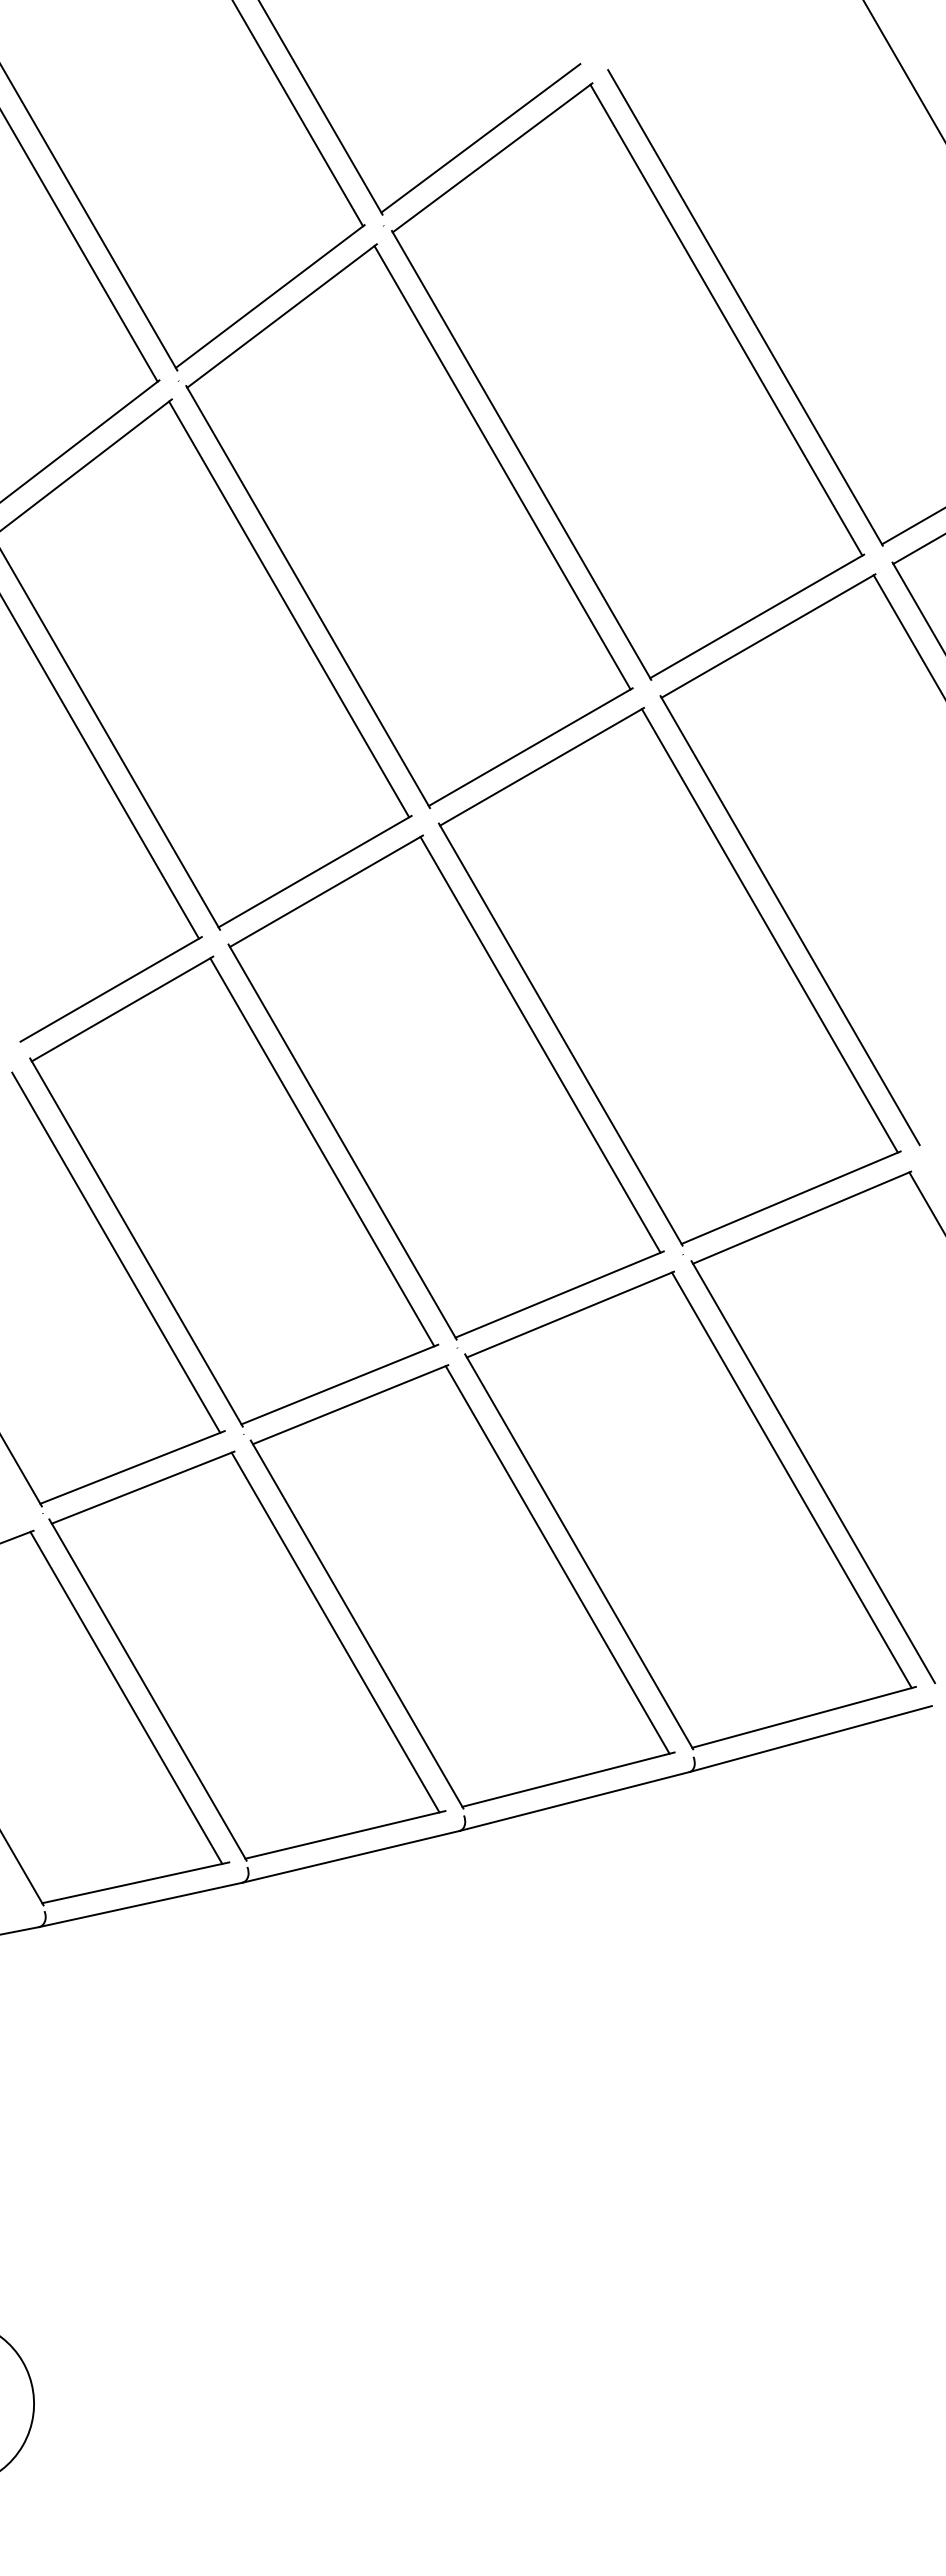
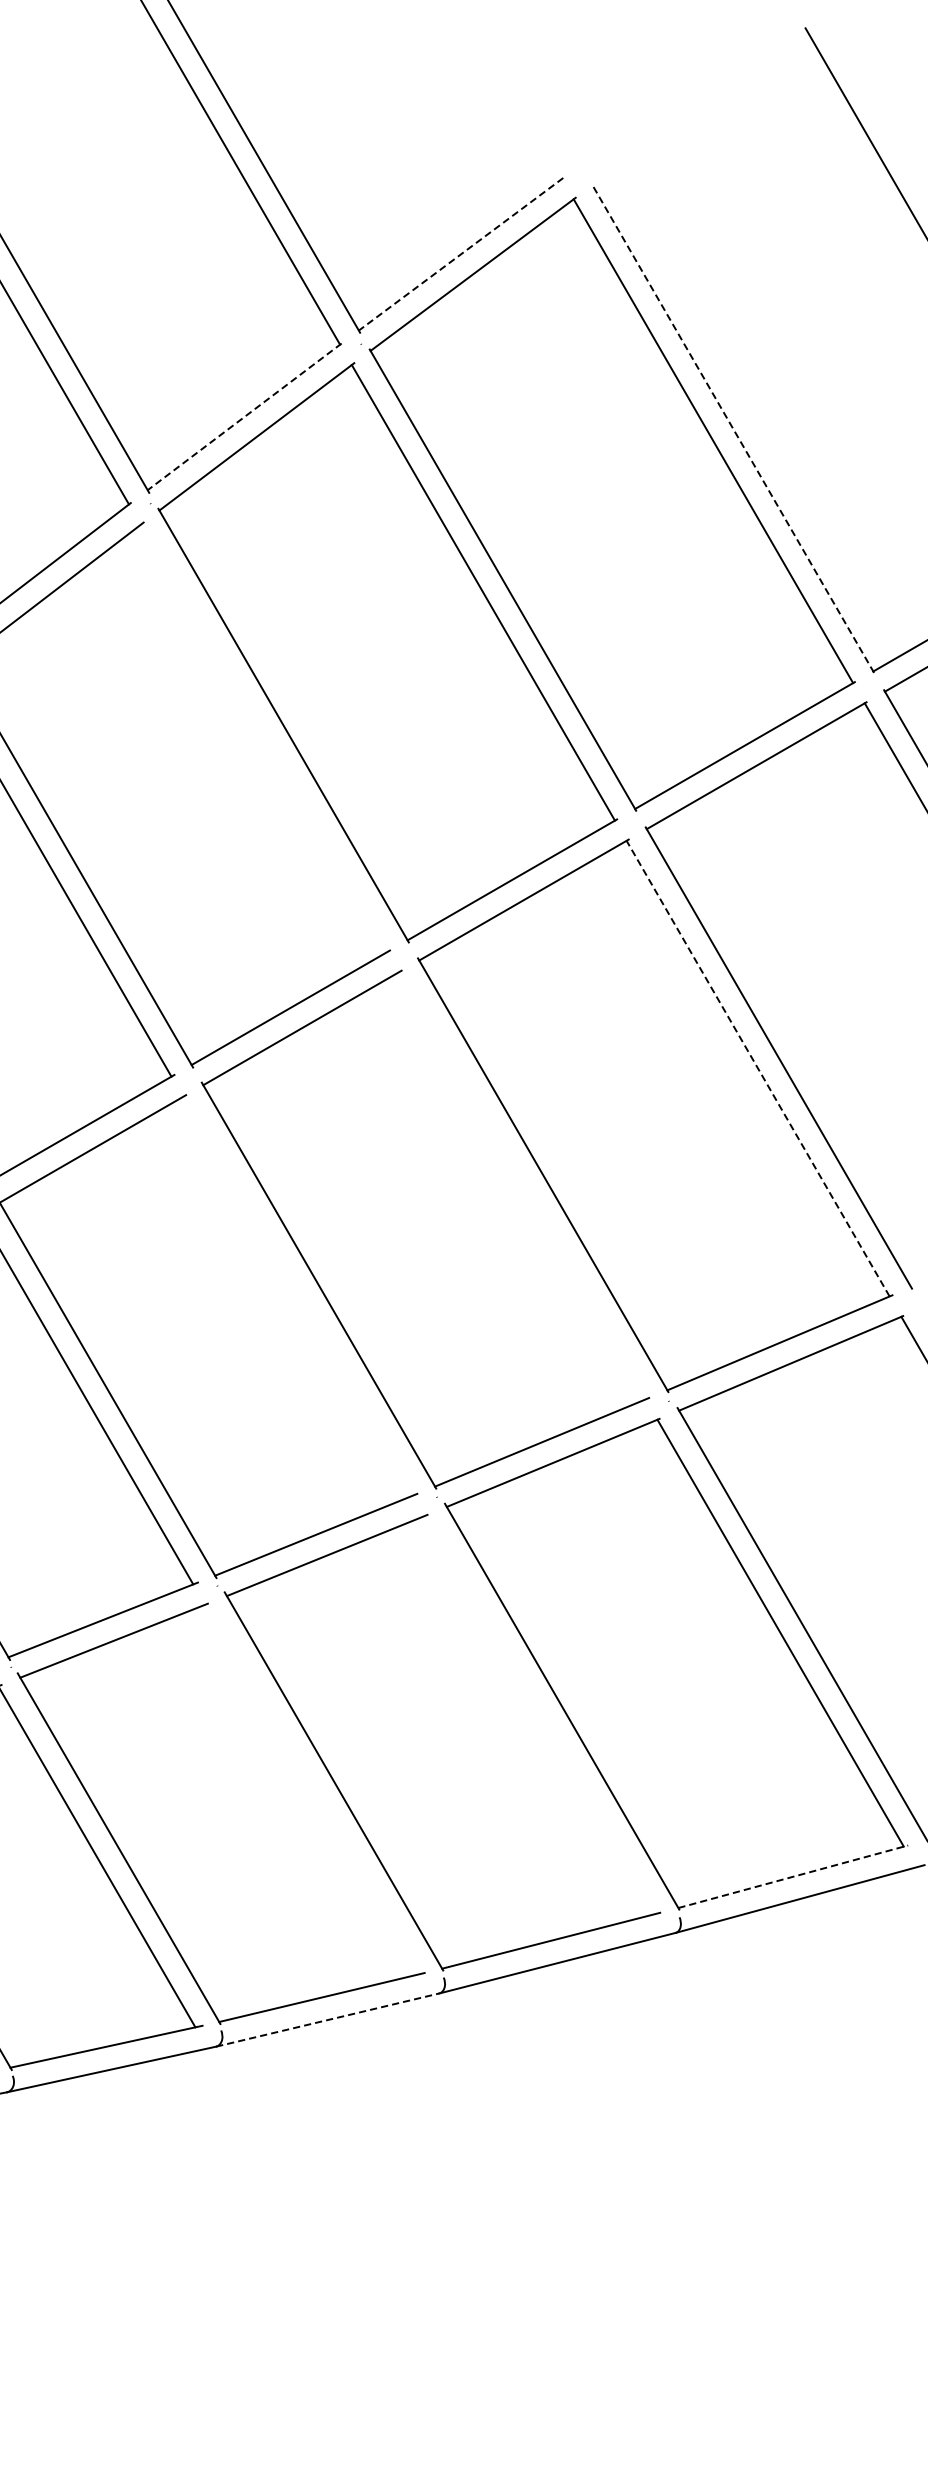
line: (480, 138) -> (460, 254), solid -> dashed
line: (269, 296) -> (243, 416), solid -> dashed
line: (745, 307) -> (733, 428), solid -> dashed
line: (289, 609) -> (264, 738), removed
line: (769, 930) -> (757, 1068), solid -> dashed
line: (540, 1044) -> (522, 1185), removed
line: (322, 1152) -> (298, 1296), removed
line: (557, 1559) -> (539, 1714), removed
line: (335, 1632) -> (311, 1789), removed
line: (804, 1717) -> (793, 1876), solid -> dashed
line: (351, 1856) -> (328, 2019), solid -> dashed

